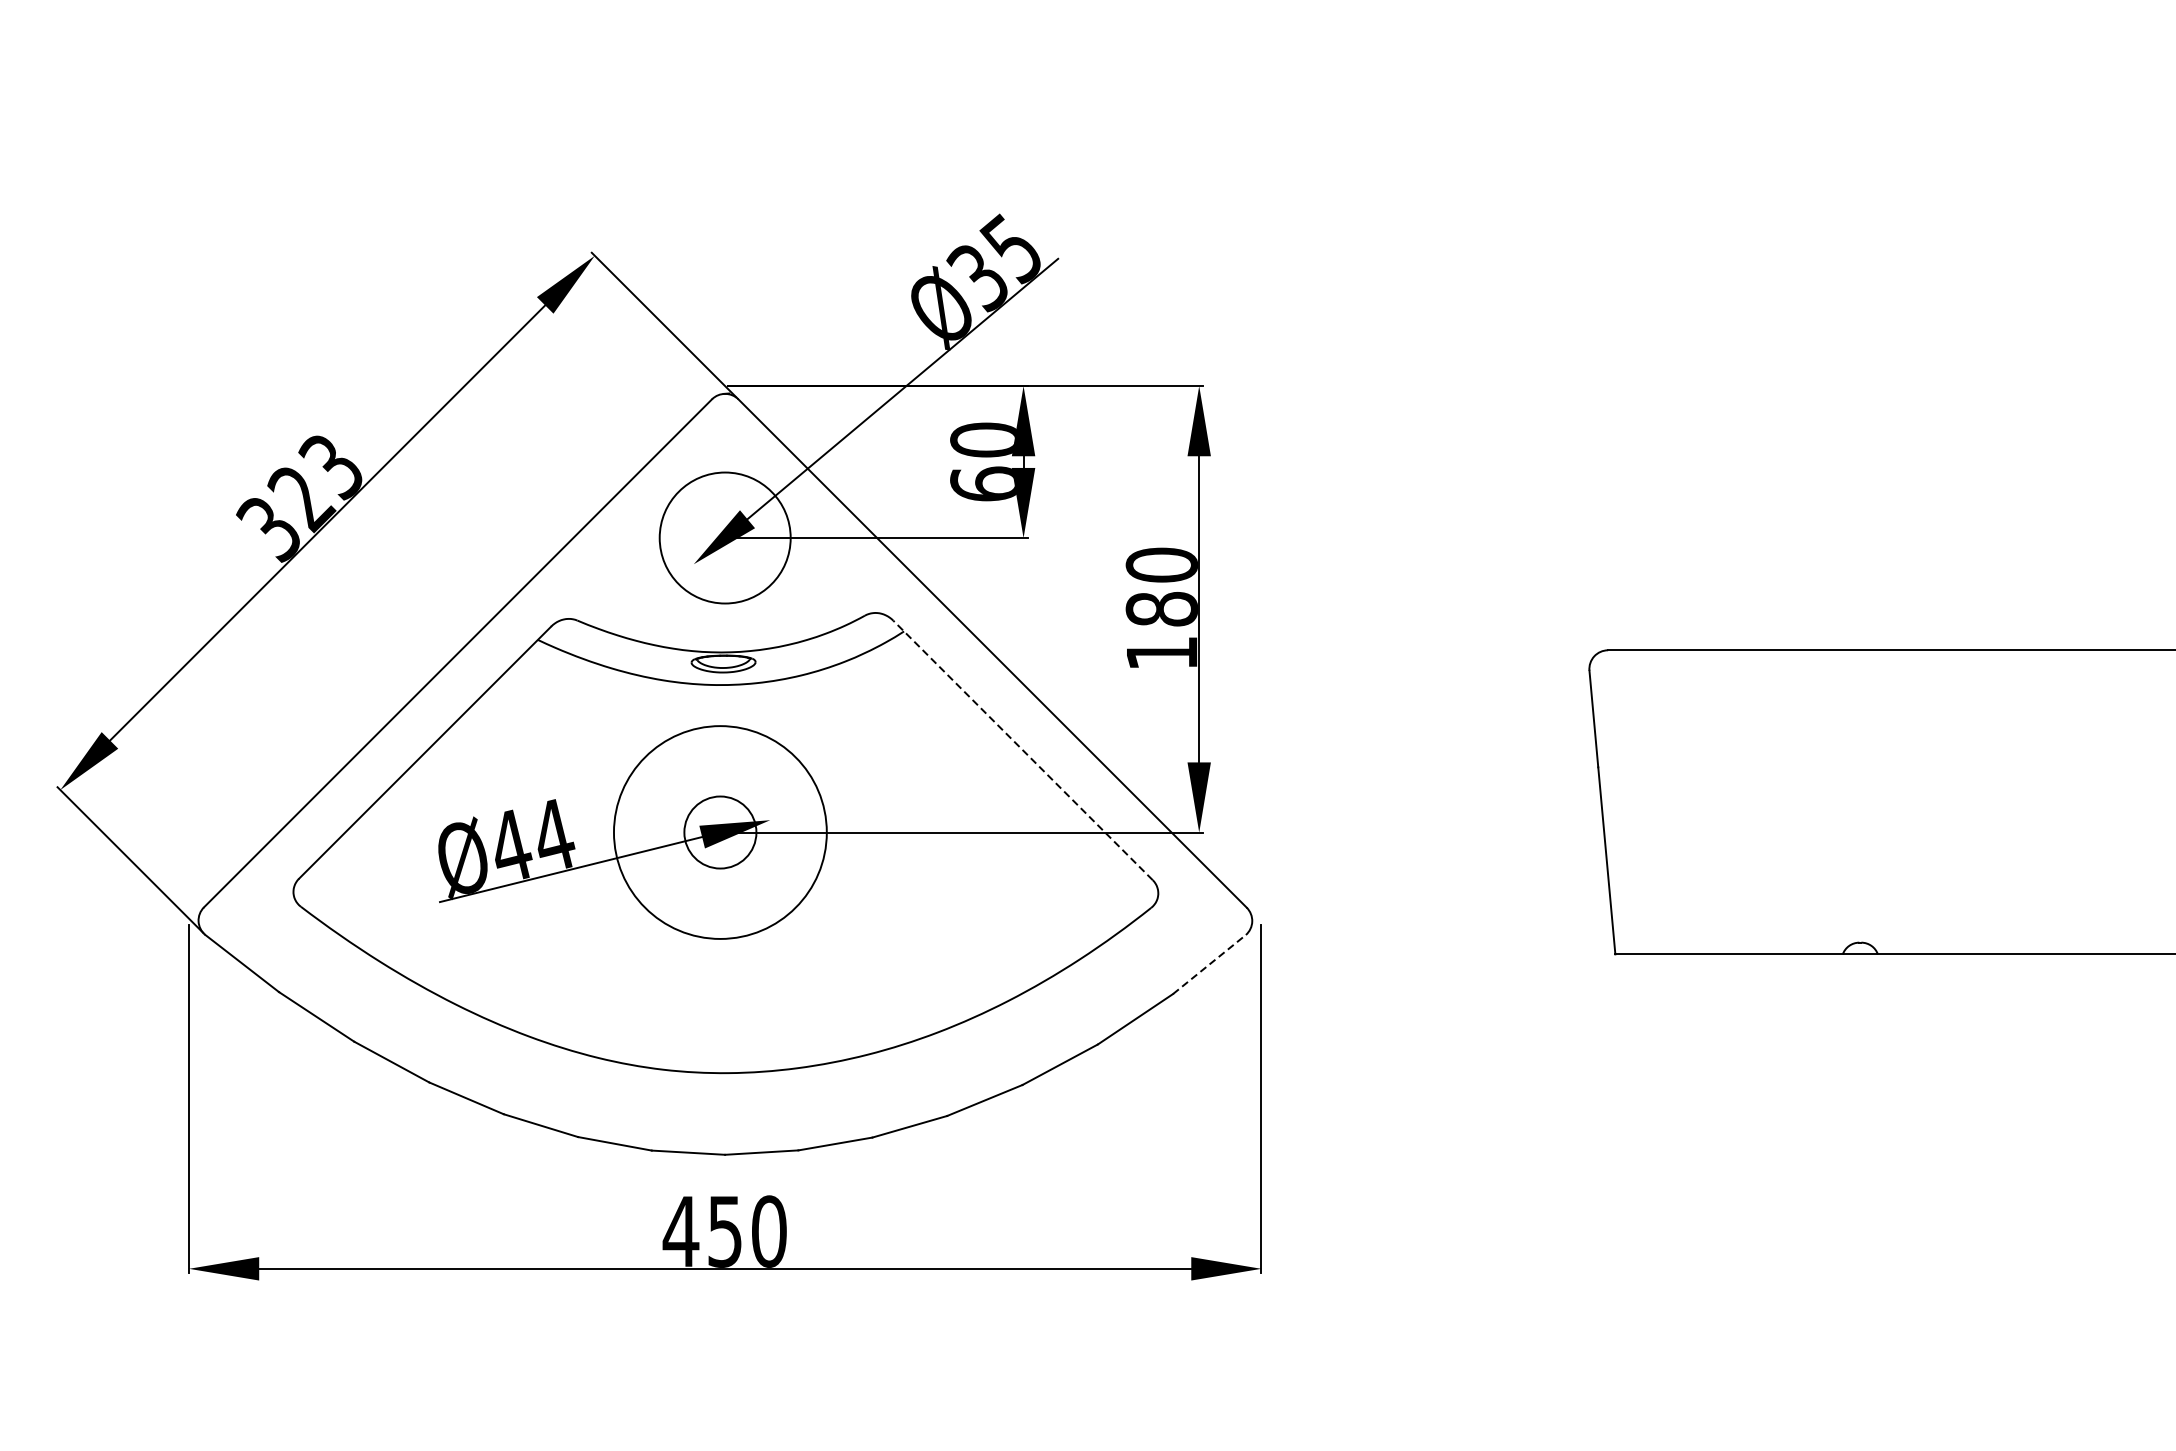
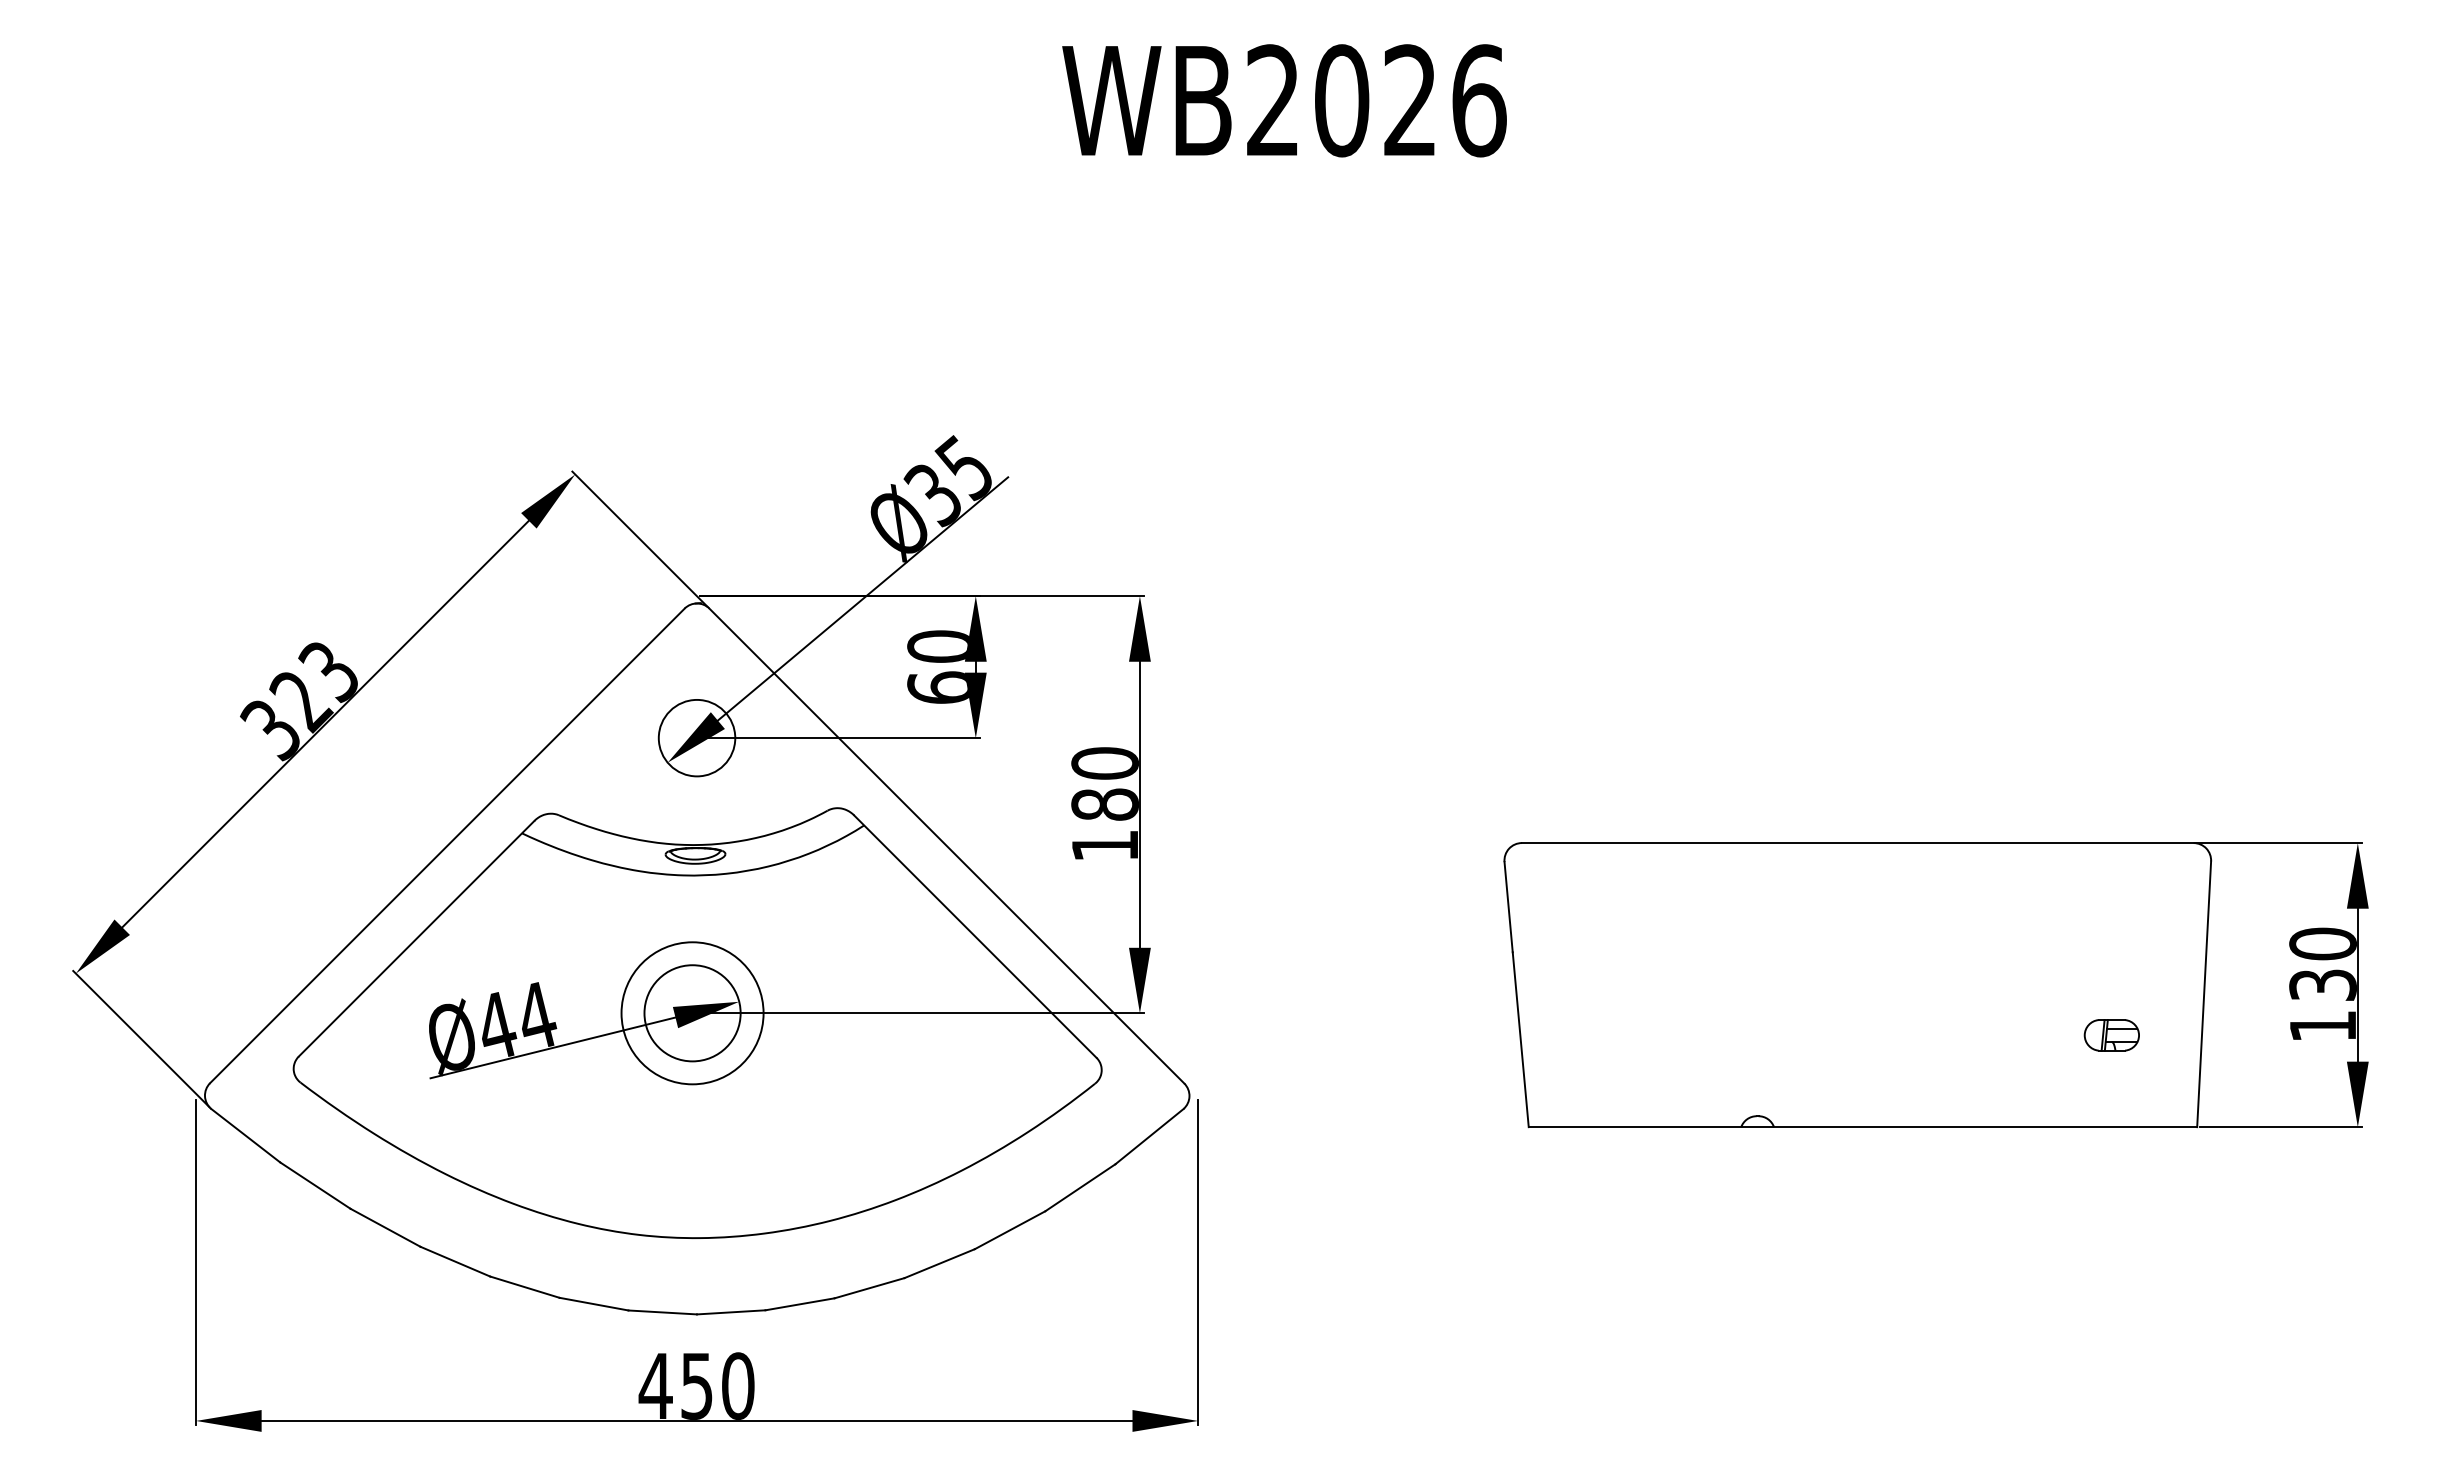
circle: (724, 537) -> (696, 737), size x0.62
line: (1023, 750) -> (975, 936), dashed -> solid
circle: (720, 832) -> (692, 1013), size x0.71
circle: (720, 832) -> (692, 1013), size x1.43
line: (1209, 964) -> (1149, 1136), dashed -> solid

